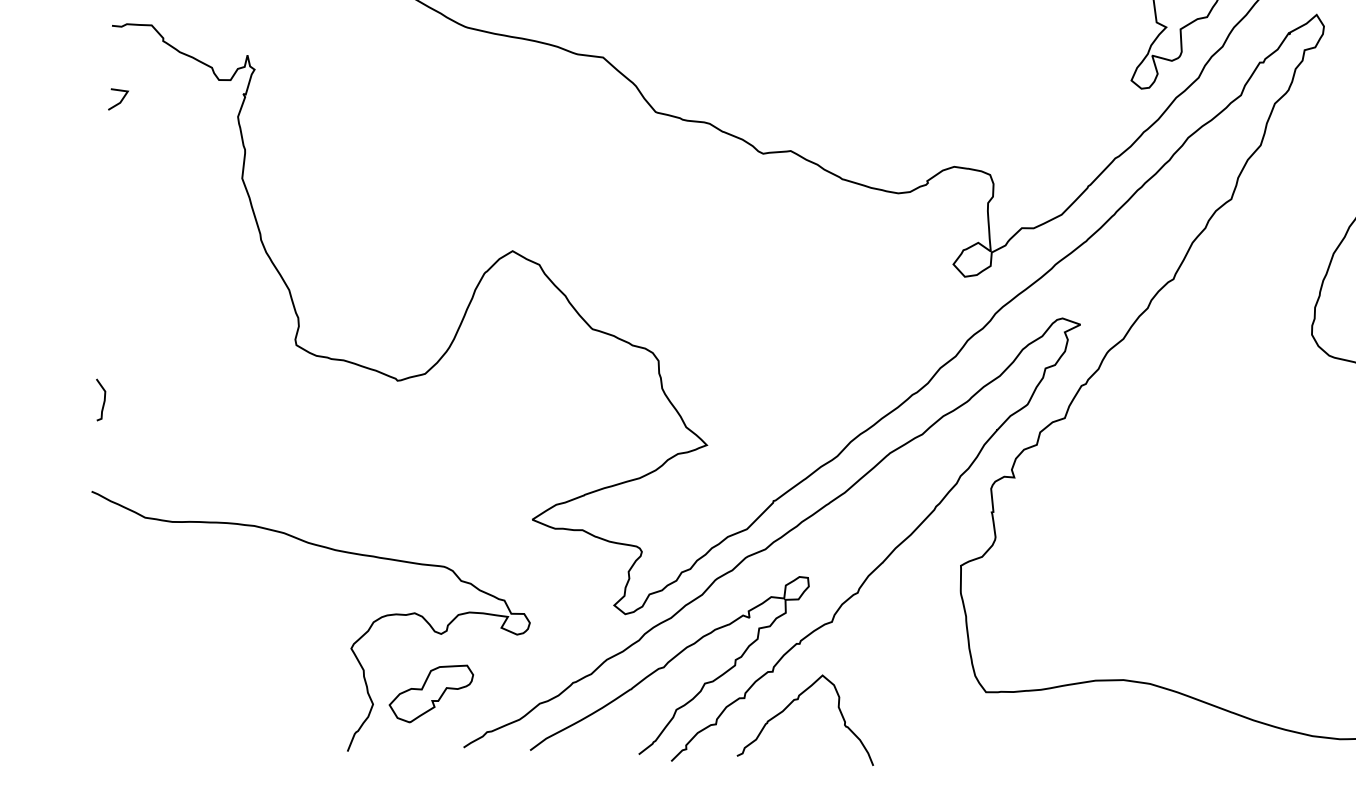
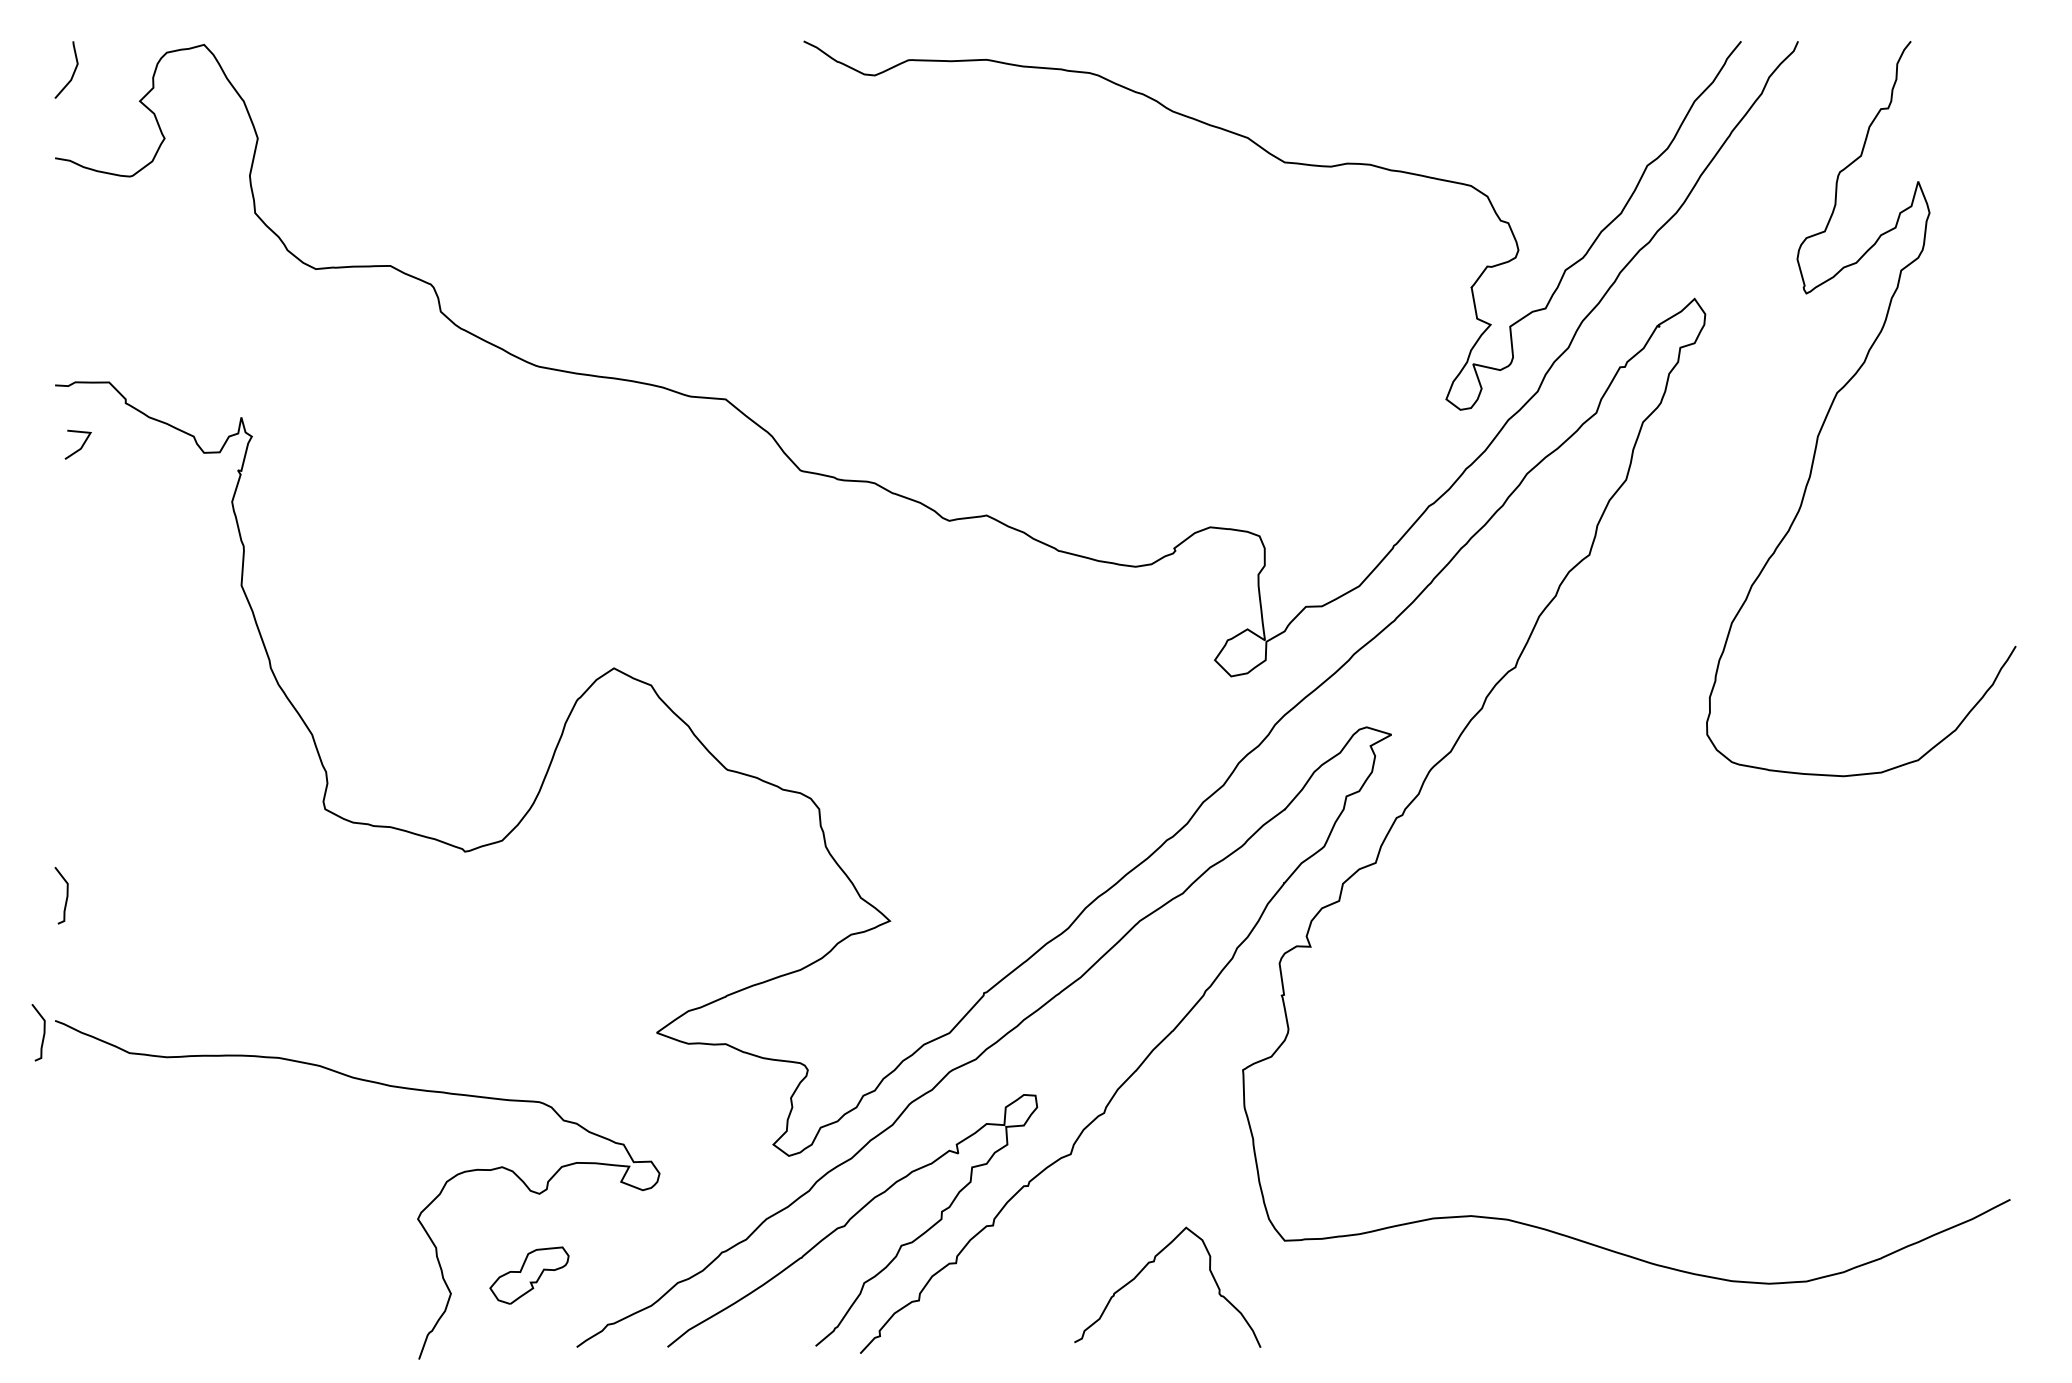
line: (120, 100) -> (81, 445), moved
curve: (82, 499) -> (43, 1032), added
part: (431, 693) -> (529, 1275), size x0.7
curve: (798, 700) -> (1154, 1262), moved

